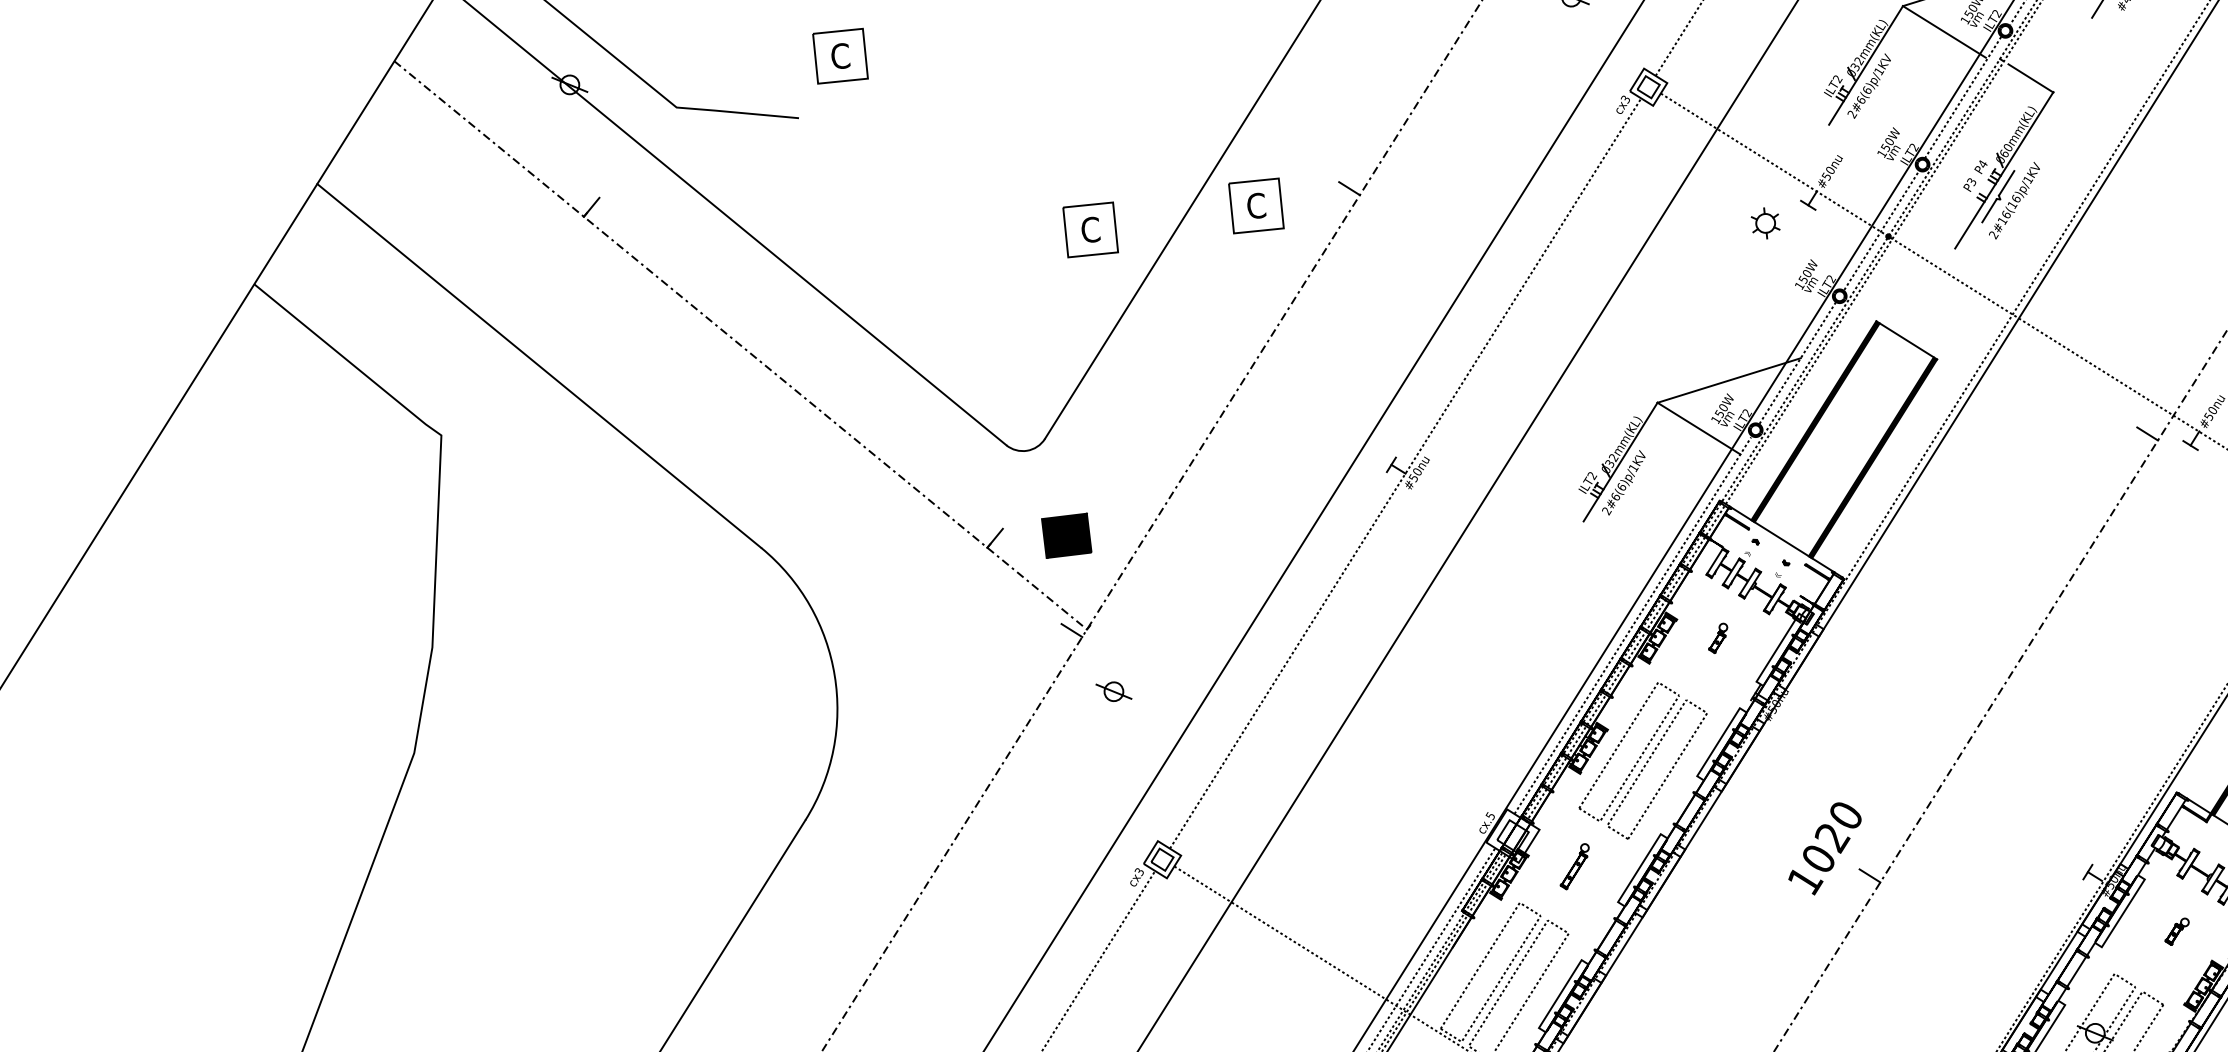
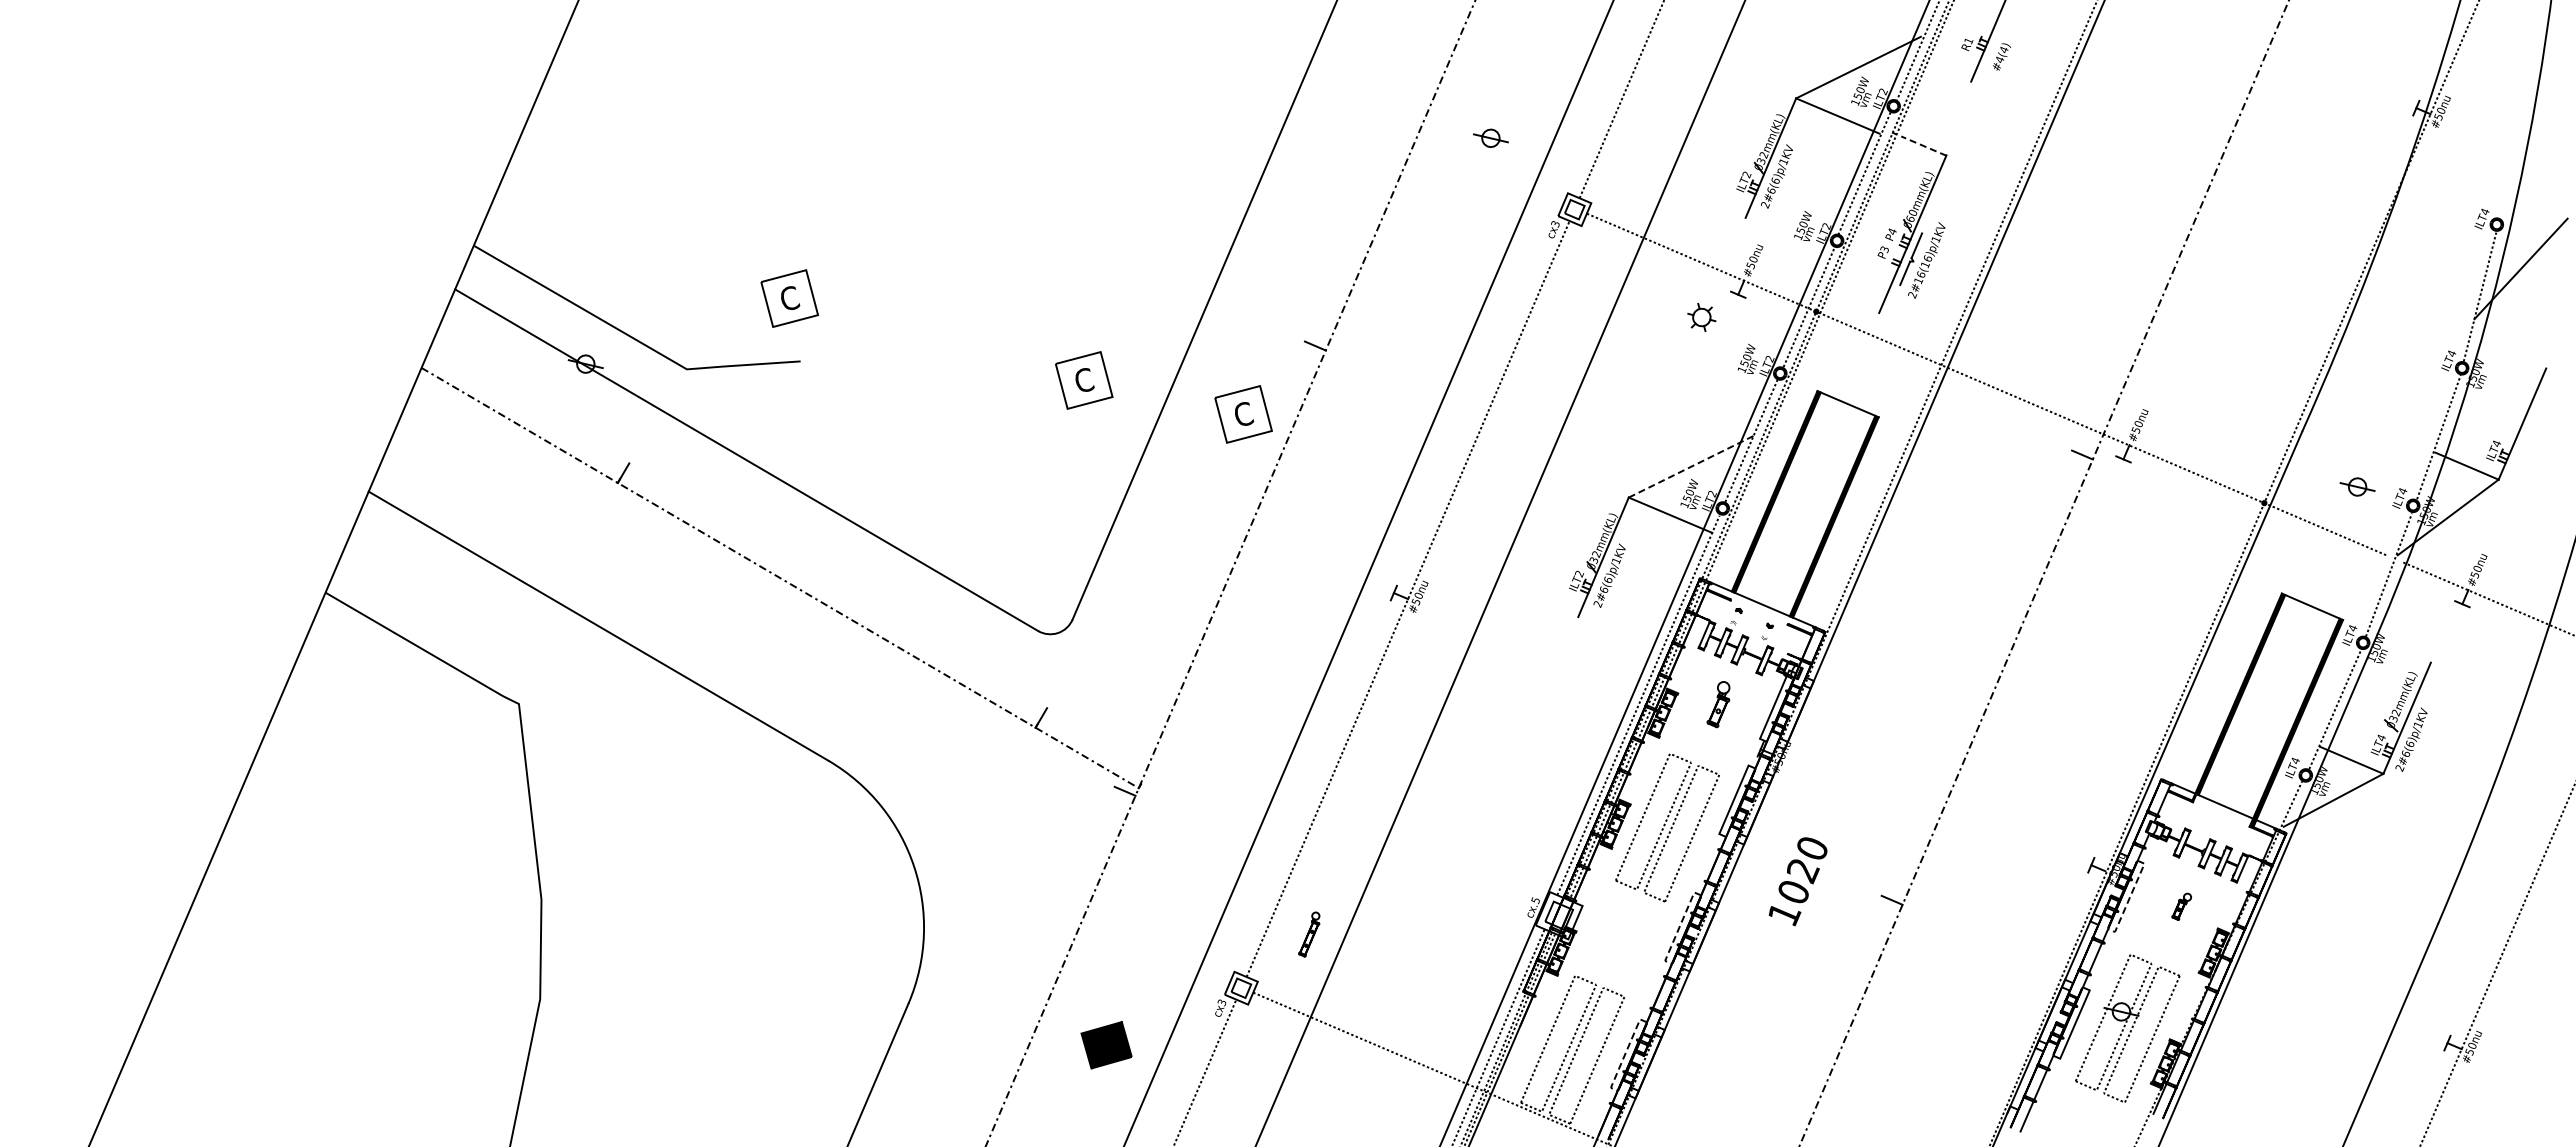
part: (840, 56) -> (789, 298), moved
line: (2030, 78) -> (1923, 146), solid -> dashed
part: (1256, 206) -> (1243, 414), moved
part: (1091, 230) -> (1084, 380), moved
line: (1729, 380) -> (1691, 466), solid -> dashed
part: (1066, 536) -> (1106, 1045), moved
part: (1718, 638) -> (1718, 704), size x1.6
part: (1114, 690) -> (1172, 840), removed
text: (1824, 848) -> (1797, 881), moved
part: (1575, 866) -> (1309, 934), moved
line: (1639, 868) -> (1679, 927), solid -> dashed
line: (2122, 913) -> (2129, 898), solid -> dashed
line: (1560, 995) -> (1625, 1054), solid -> dashed

